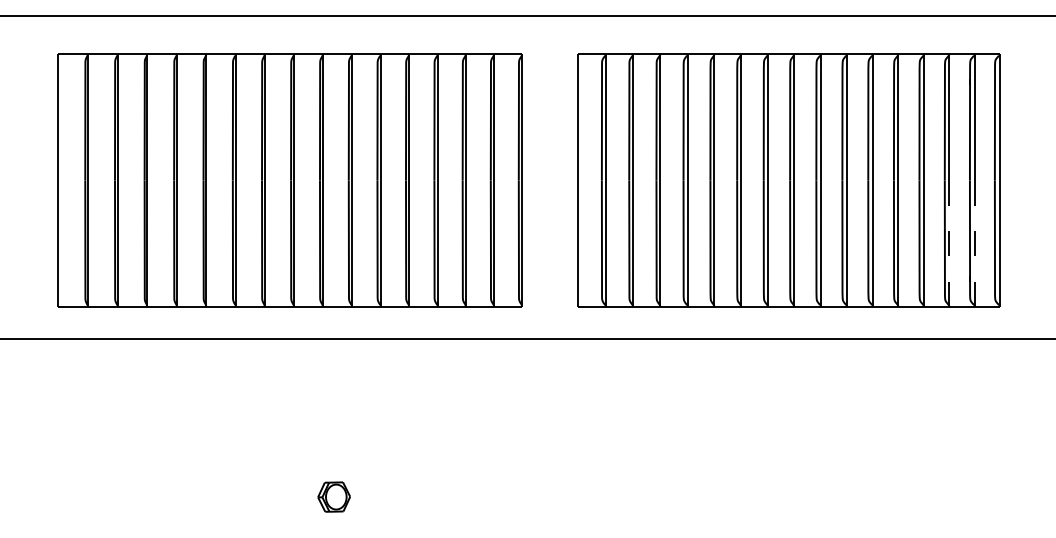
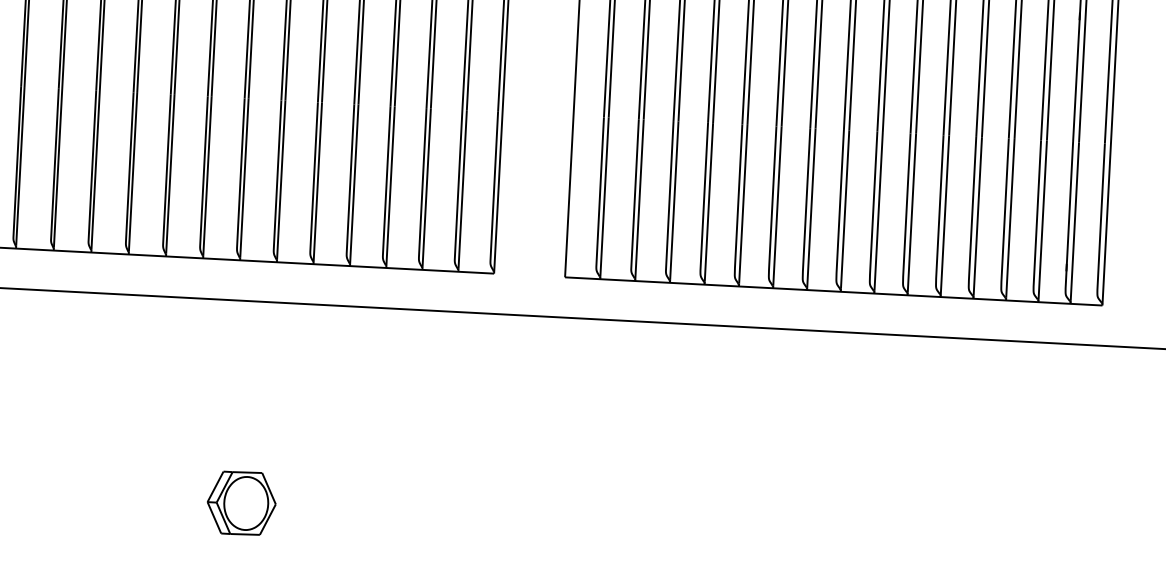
line: (949, 243) -> (1042, 221), dashed -> solid
line: (974, 243) -> (1074, 222), dashed -> solid
part: (333, 496) -> (240, 502), size x1.67

